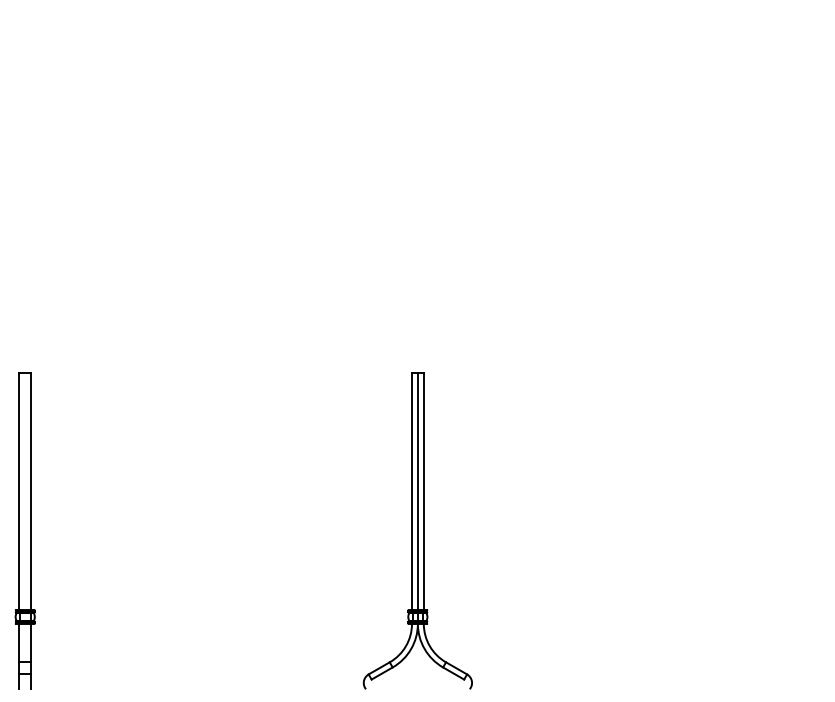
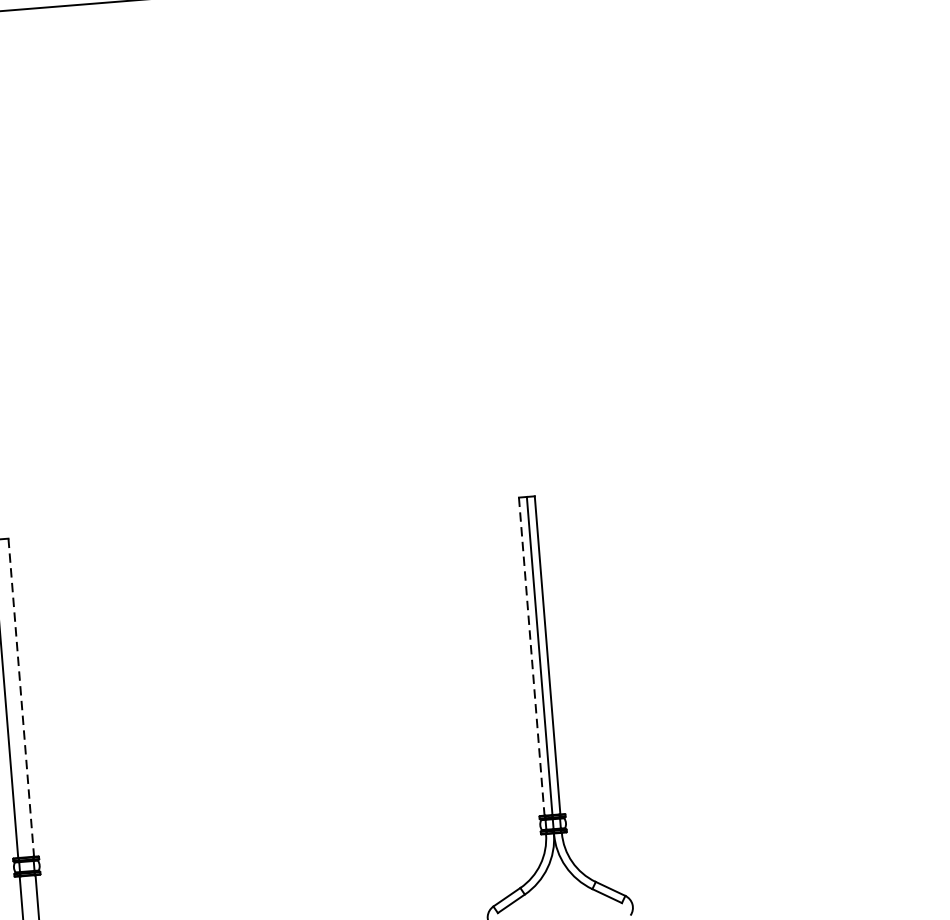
line: (31, 491) -> (21, 697), solid -> dashed
line: (412, 491) -> (532, 656), solid -> dashed

